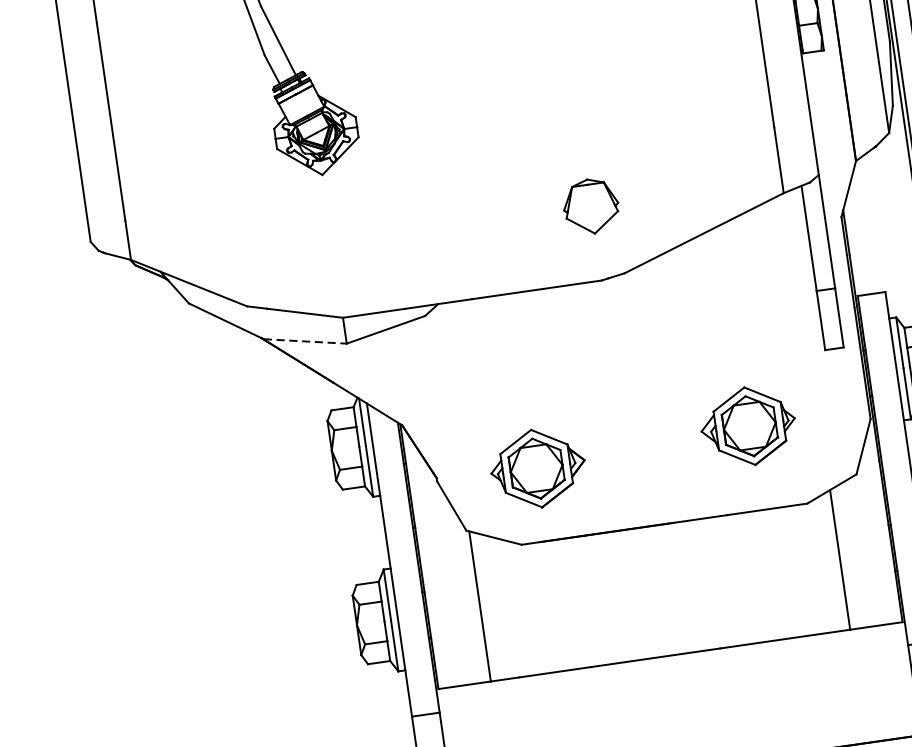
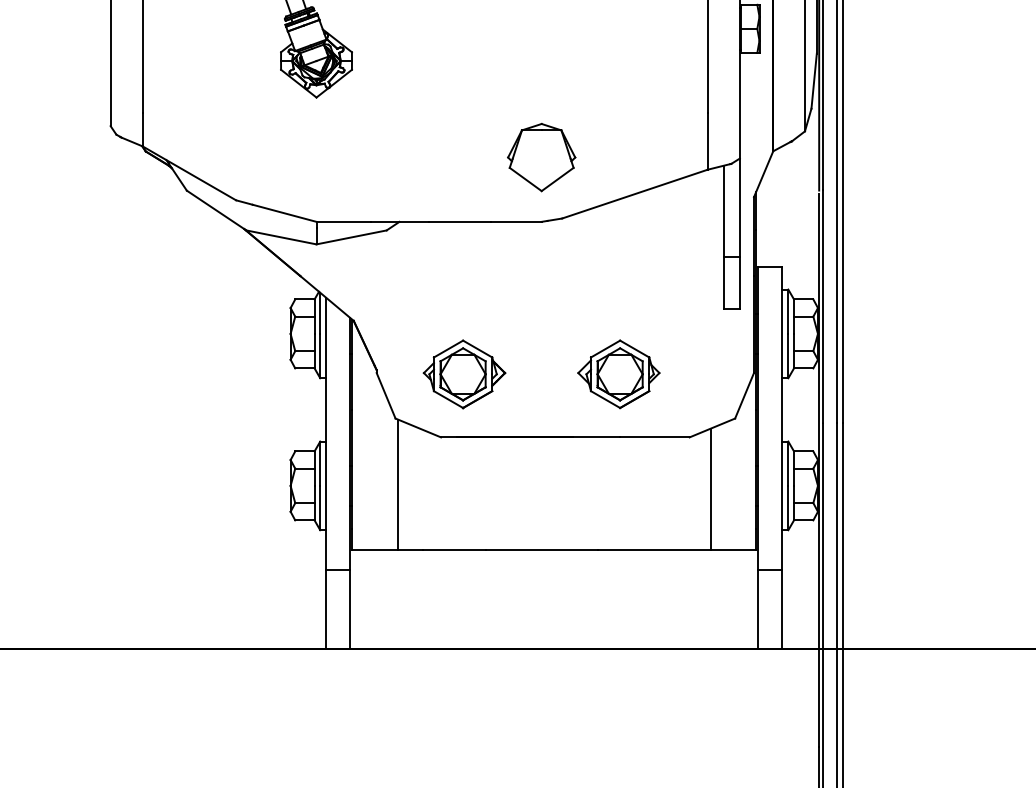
part: (590, 206) -> (541, 157), size x1.43
line: (305, 341) -> (281, 237), dashed -> solid
part: (747, 426) -> (618, 374), moved

